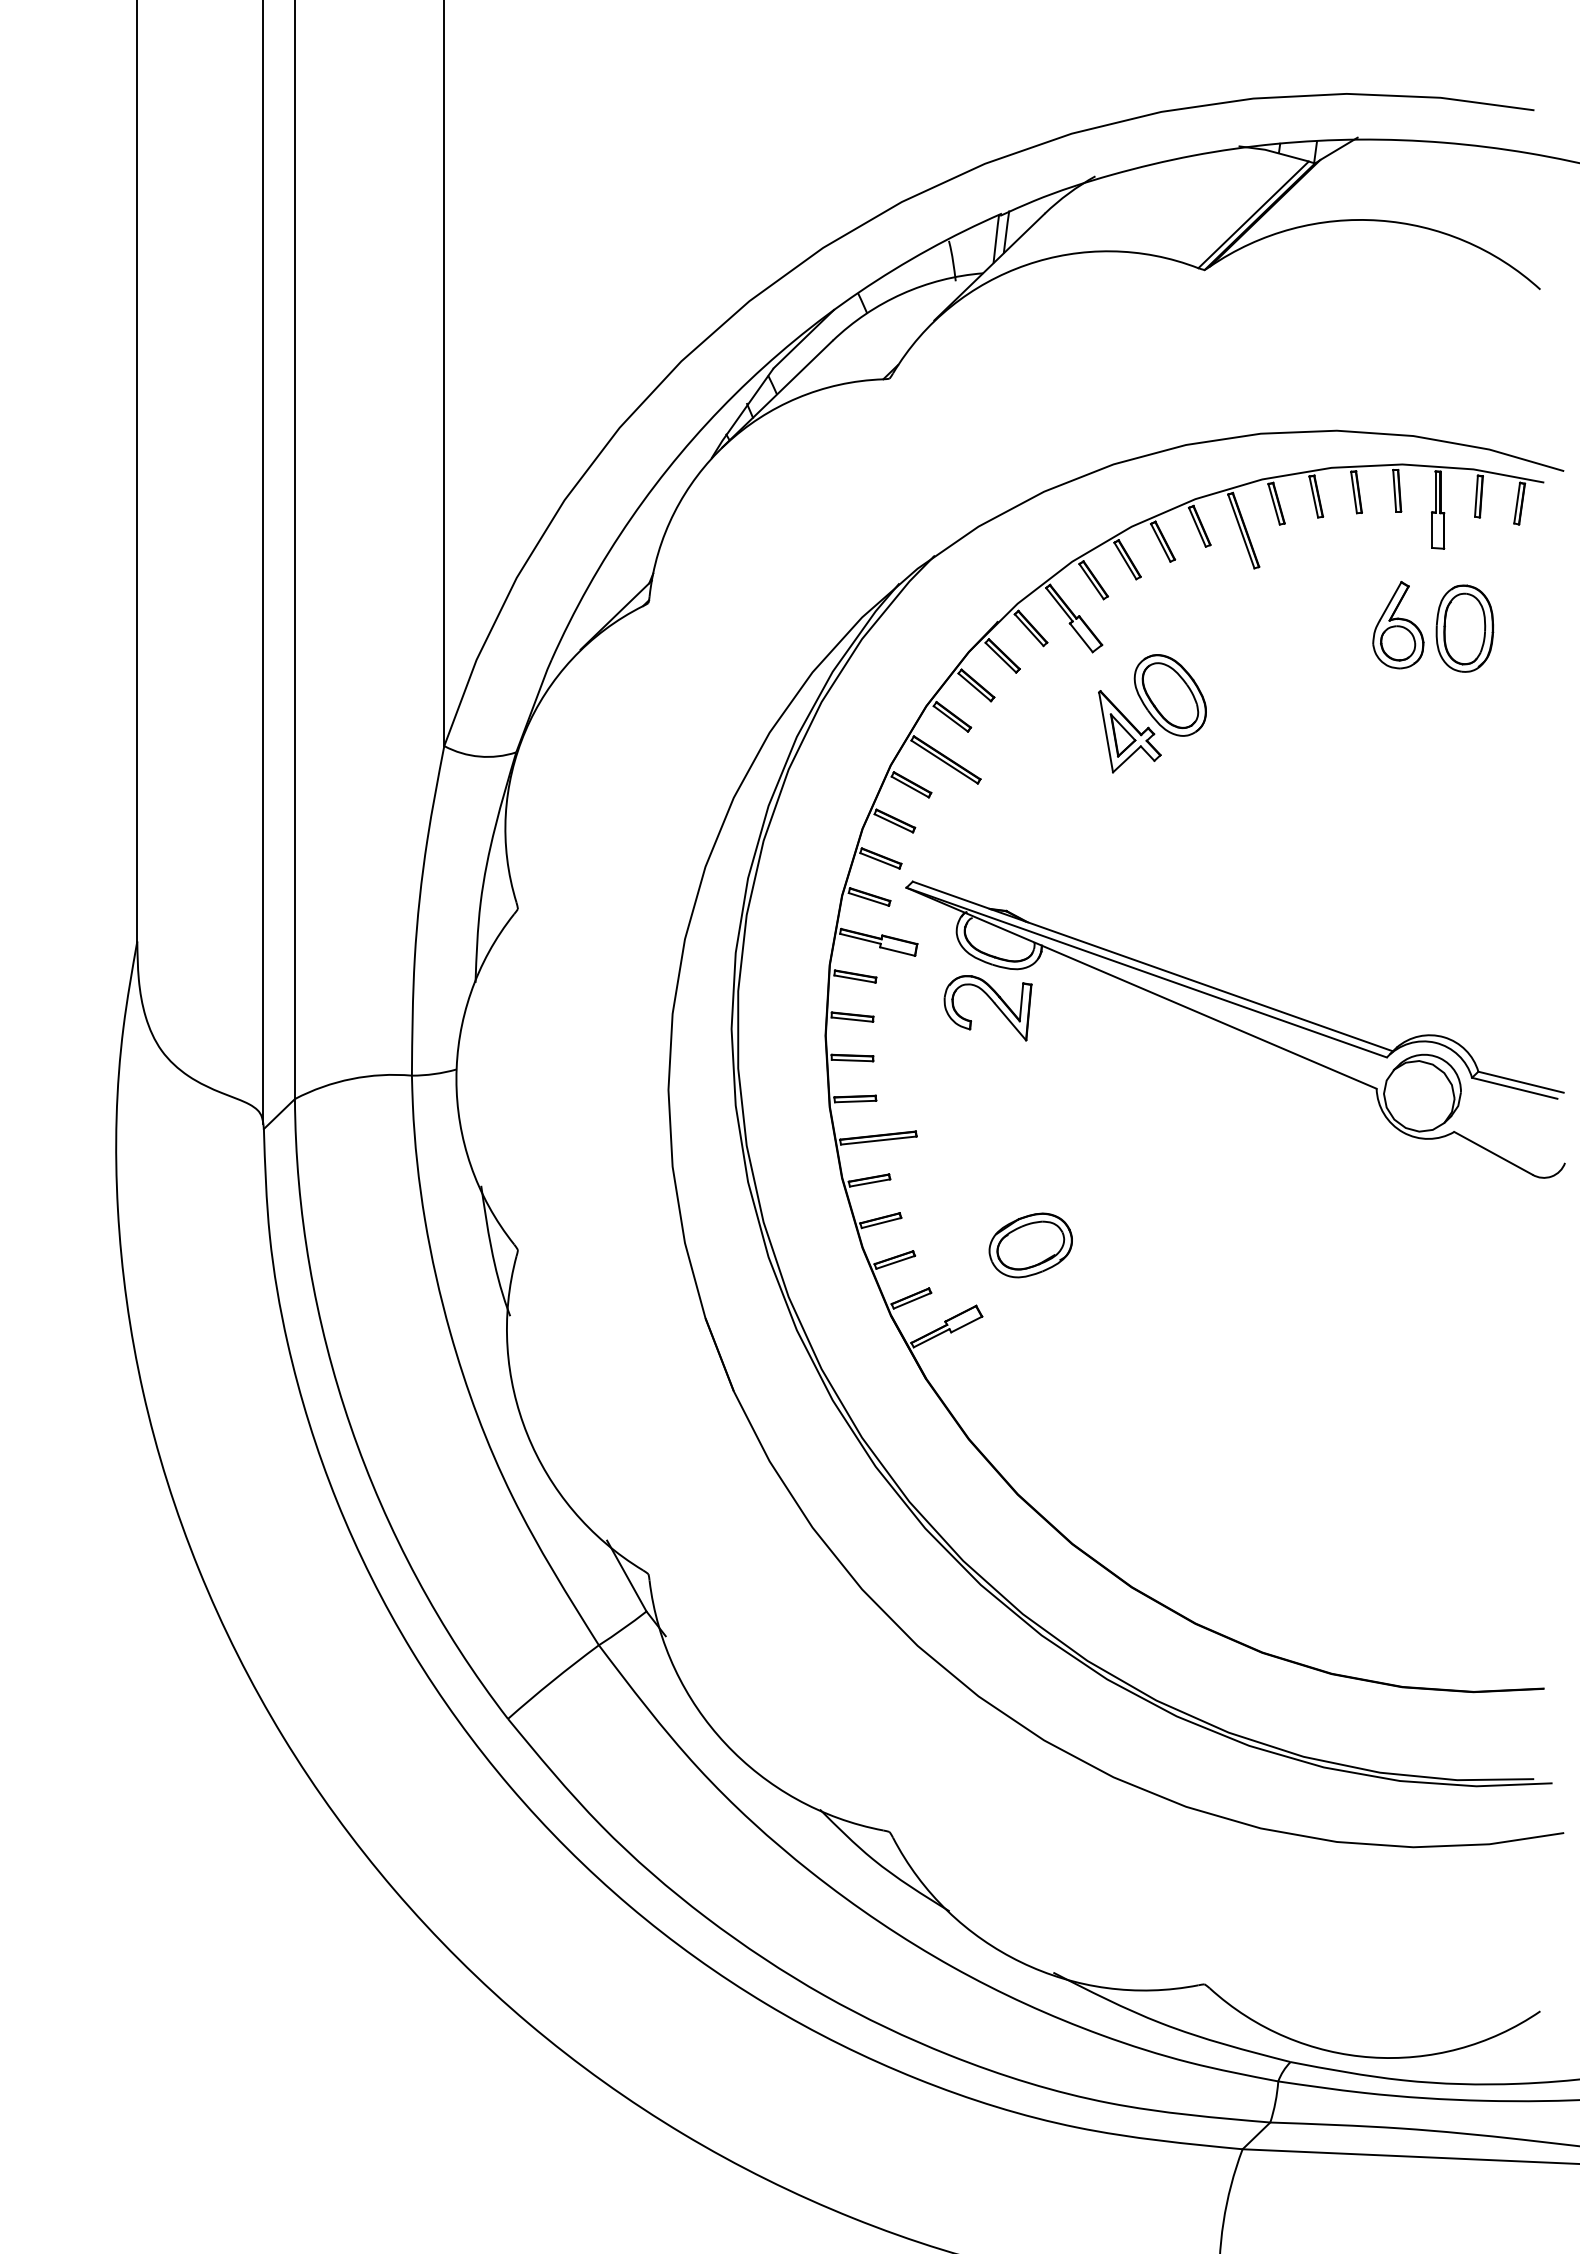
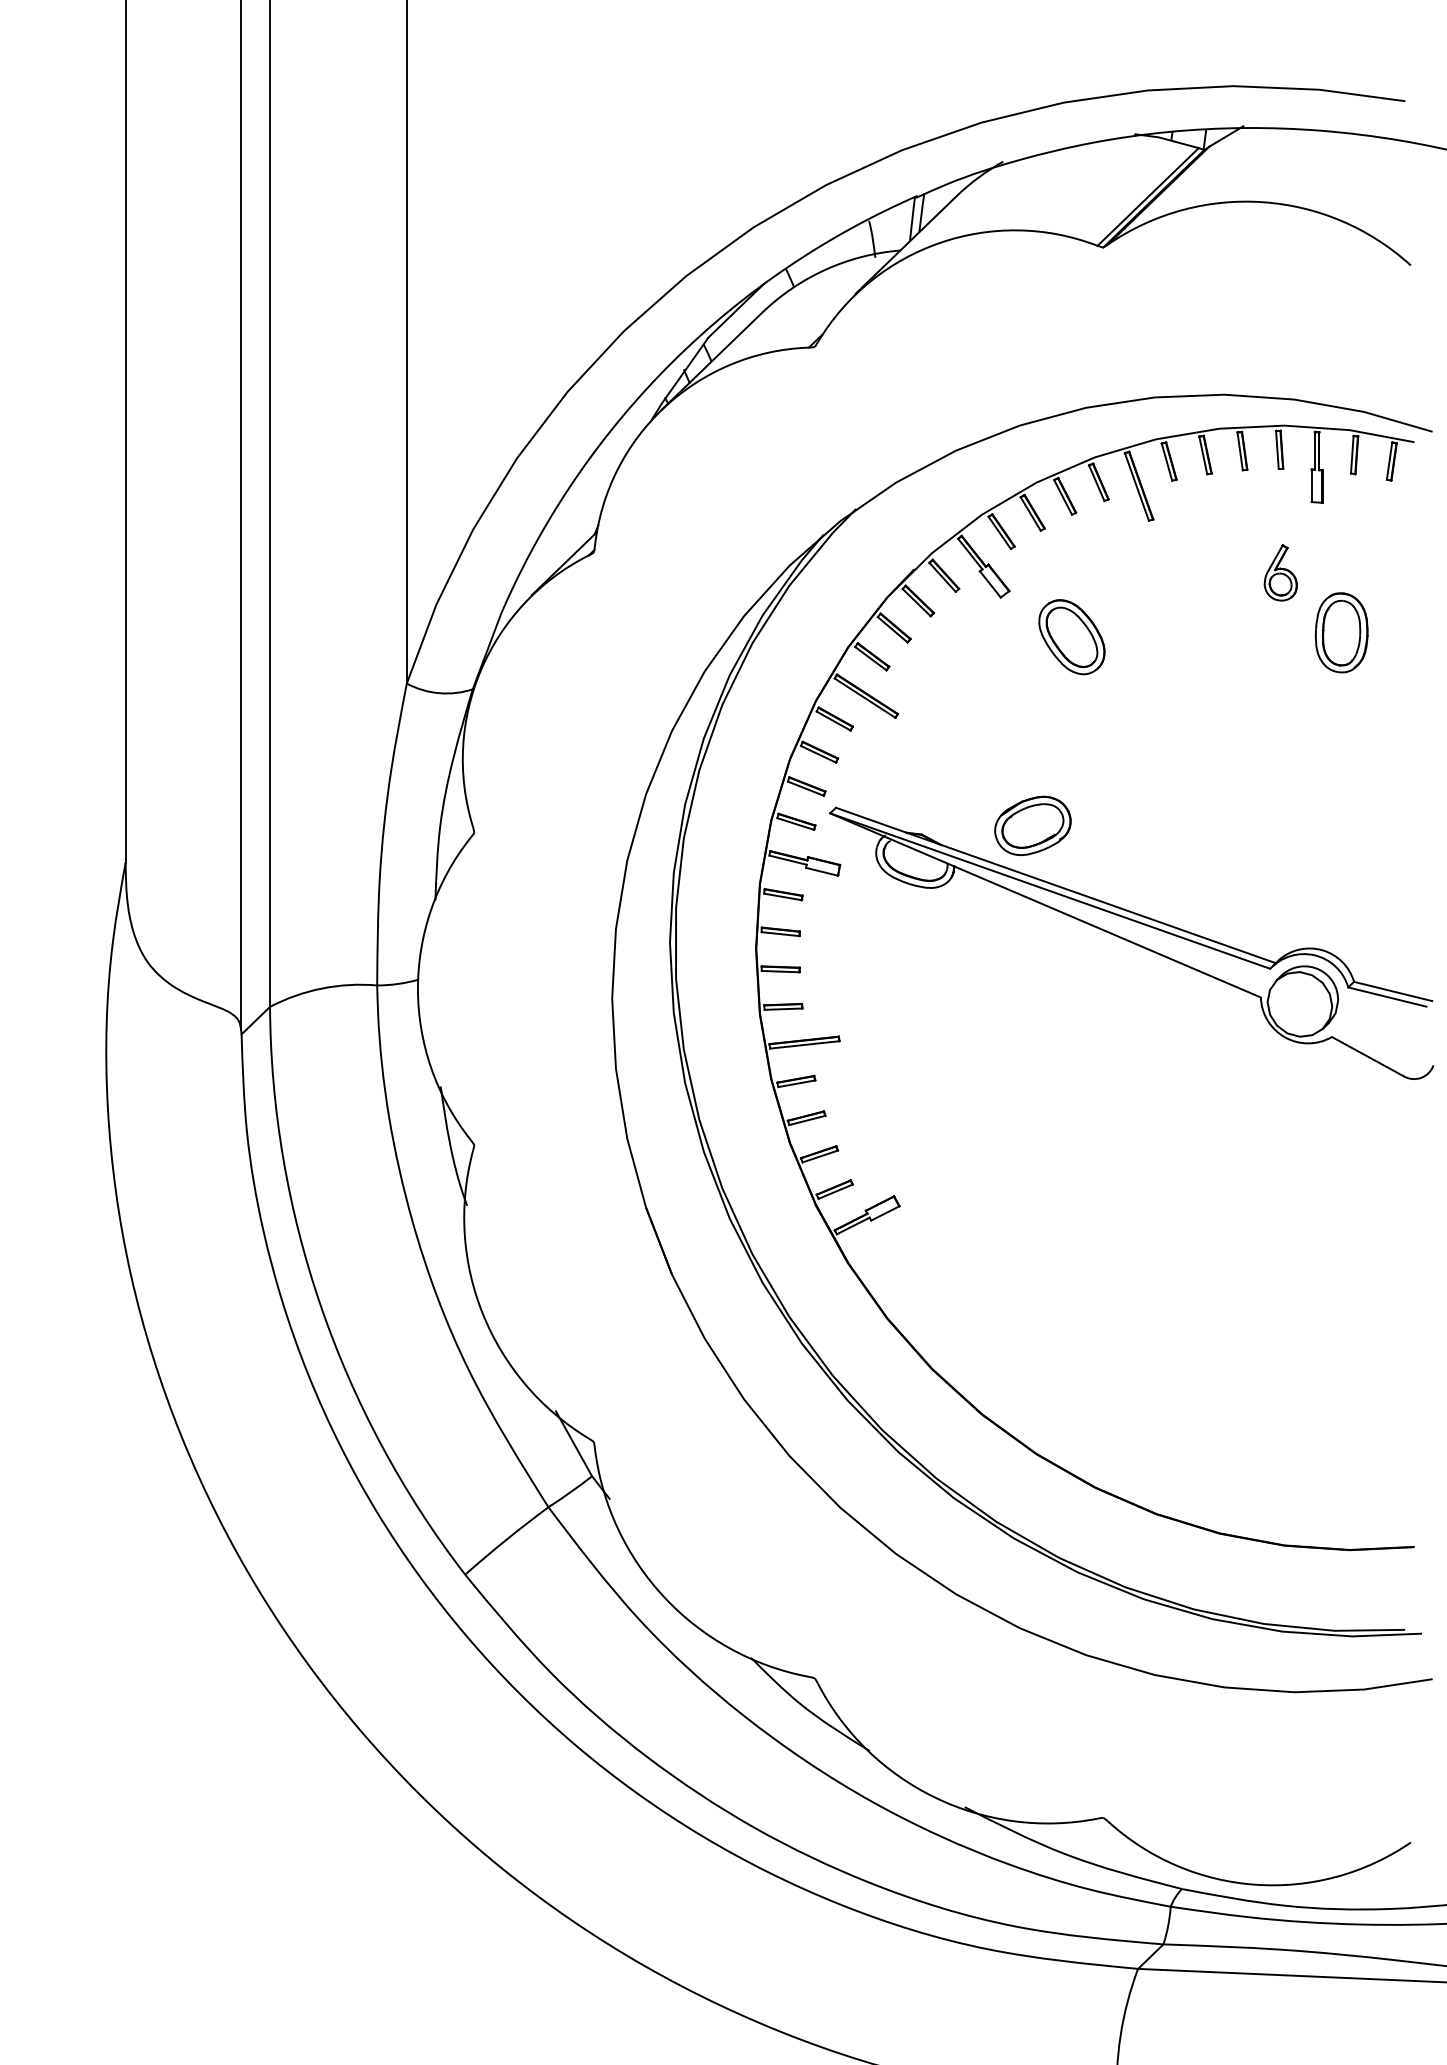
part: (1398, 625) -> (1280, 573), size x0.7
part: (1464, 628) -> (1341, 632), moved
part: (1129, 731) -> (1034, 670), removed
part: (992, 1002) -> (908, 918), removed
part: (1030, 1245) -> (1032, 825), moved

